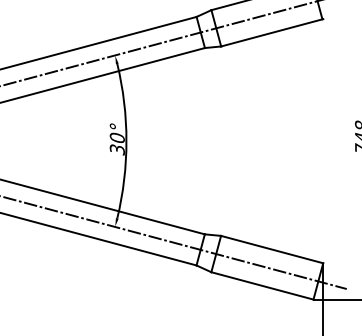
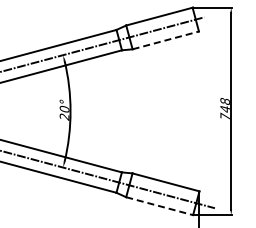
line: (272, 33) -> (166, 40), solid -> dashed
text: (117, 149) -> (64, 116), 30° -> 20°
line: (262, 286) -> (159, 206), solid -> dashed

